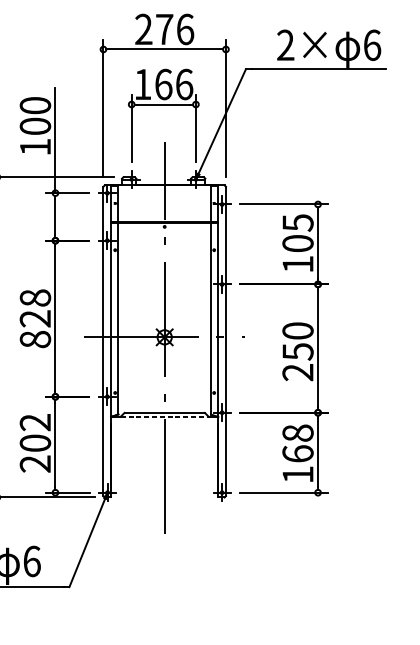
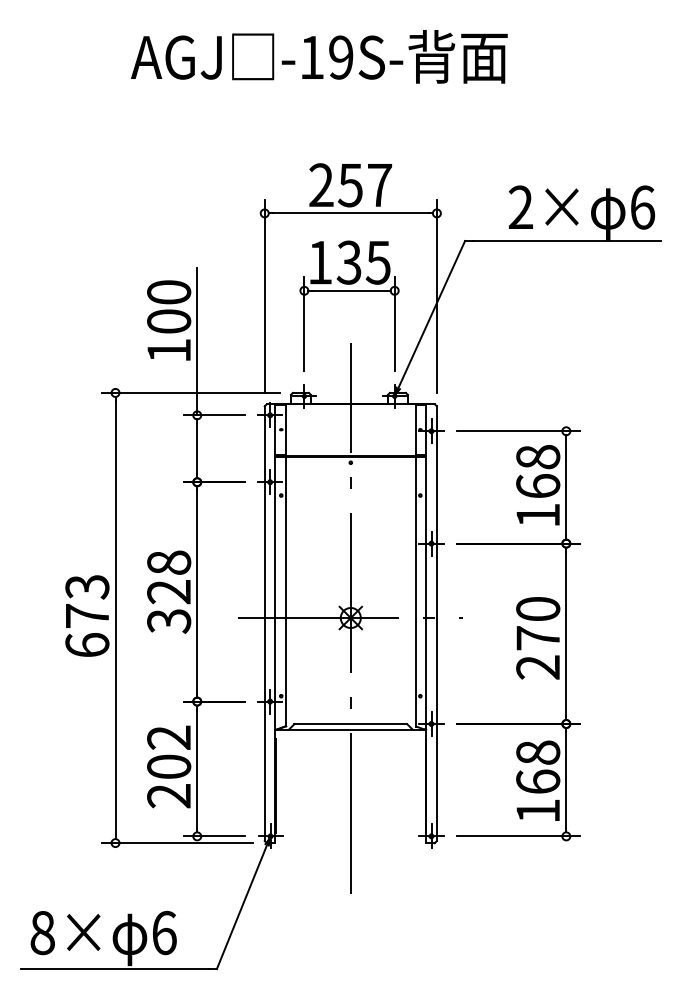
text: (174, 29) -> (364, 185), 276 -> 257
text: (173, 84) -> (363, 262), 166 -> 135
text: (298, 233) -> (538, 471), 105 -> 168
text: (35, 339) -> (169, 621), 828 -> 328
text: (298, 351) -> (538, 638), 250 -> 270
line: (164, 416) -> (350, 729), dashed -> solid

